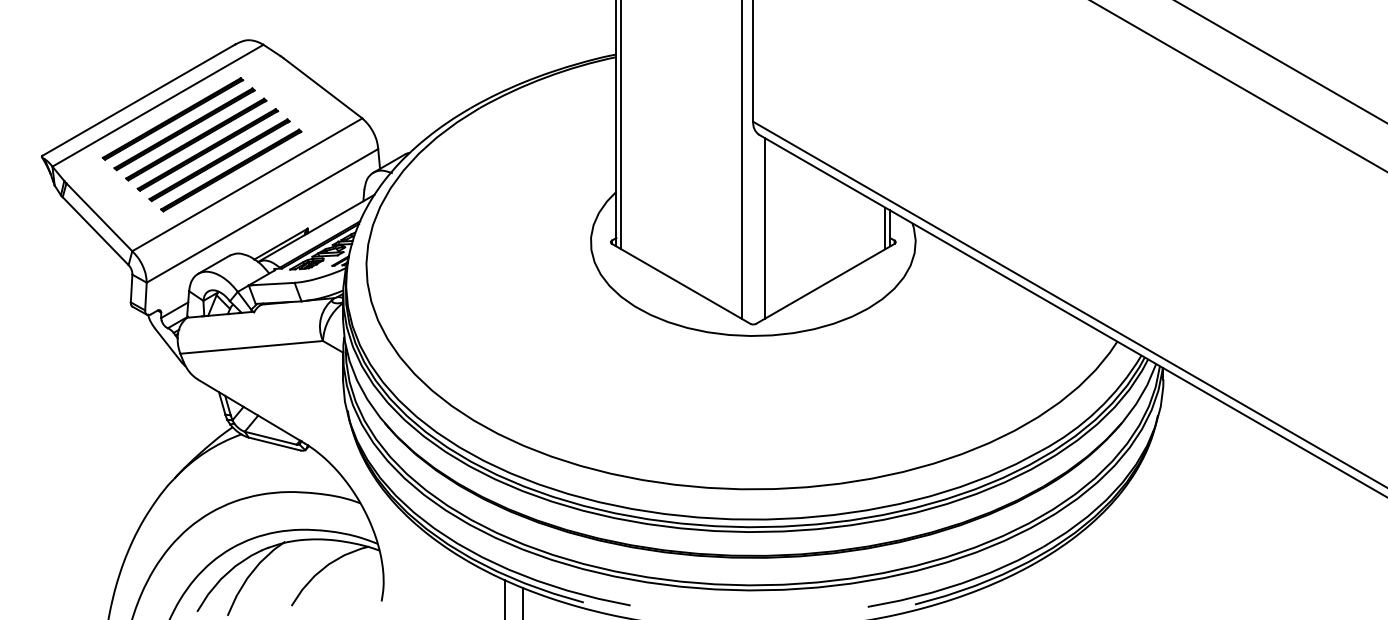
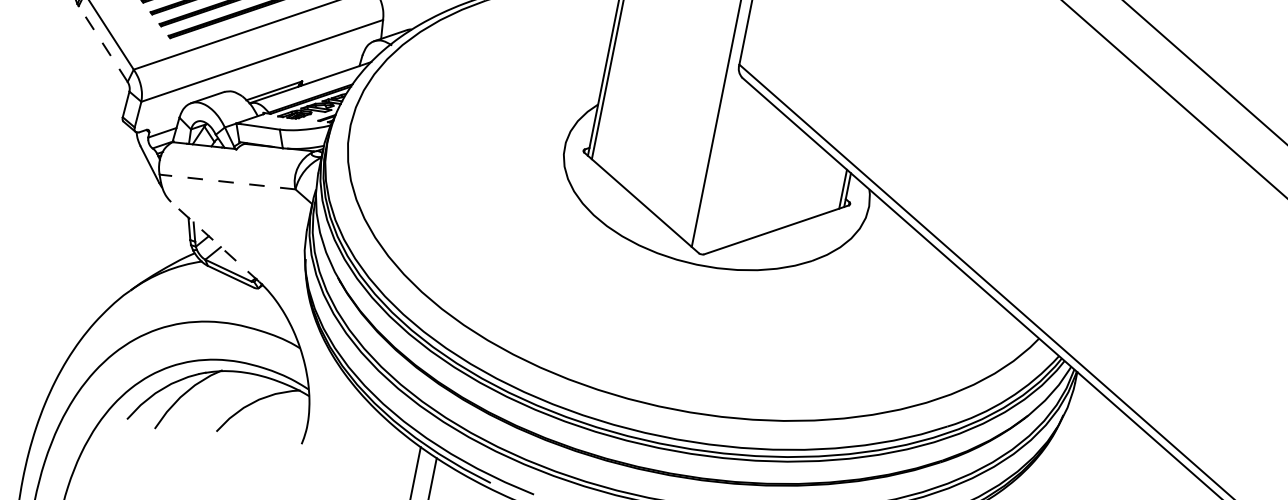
line: (764, 228) -> (729, 166), removed
line: (95, 230) -> (103, 43), solid -> dashed
line: (251, 347) -> (227, 182), solid -> dashed
line: (250, 411) -> (214, 241), solid -> dashed

